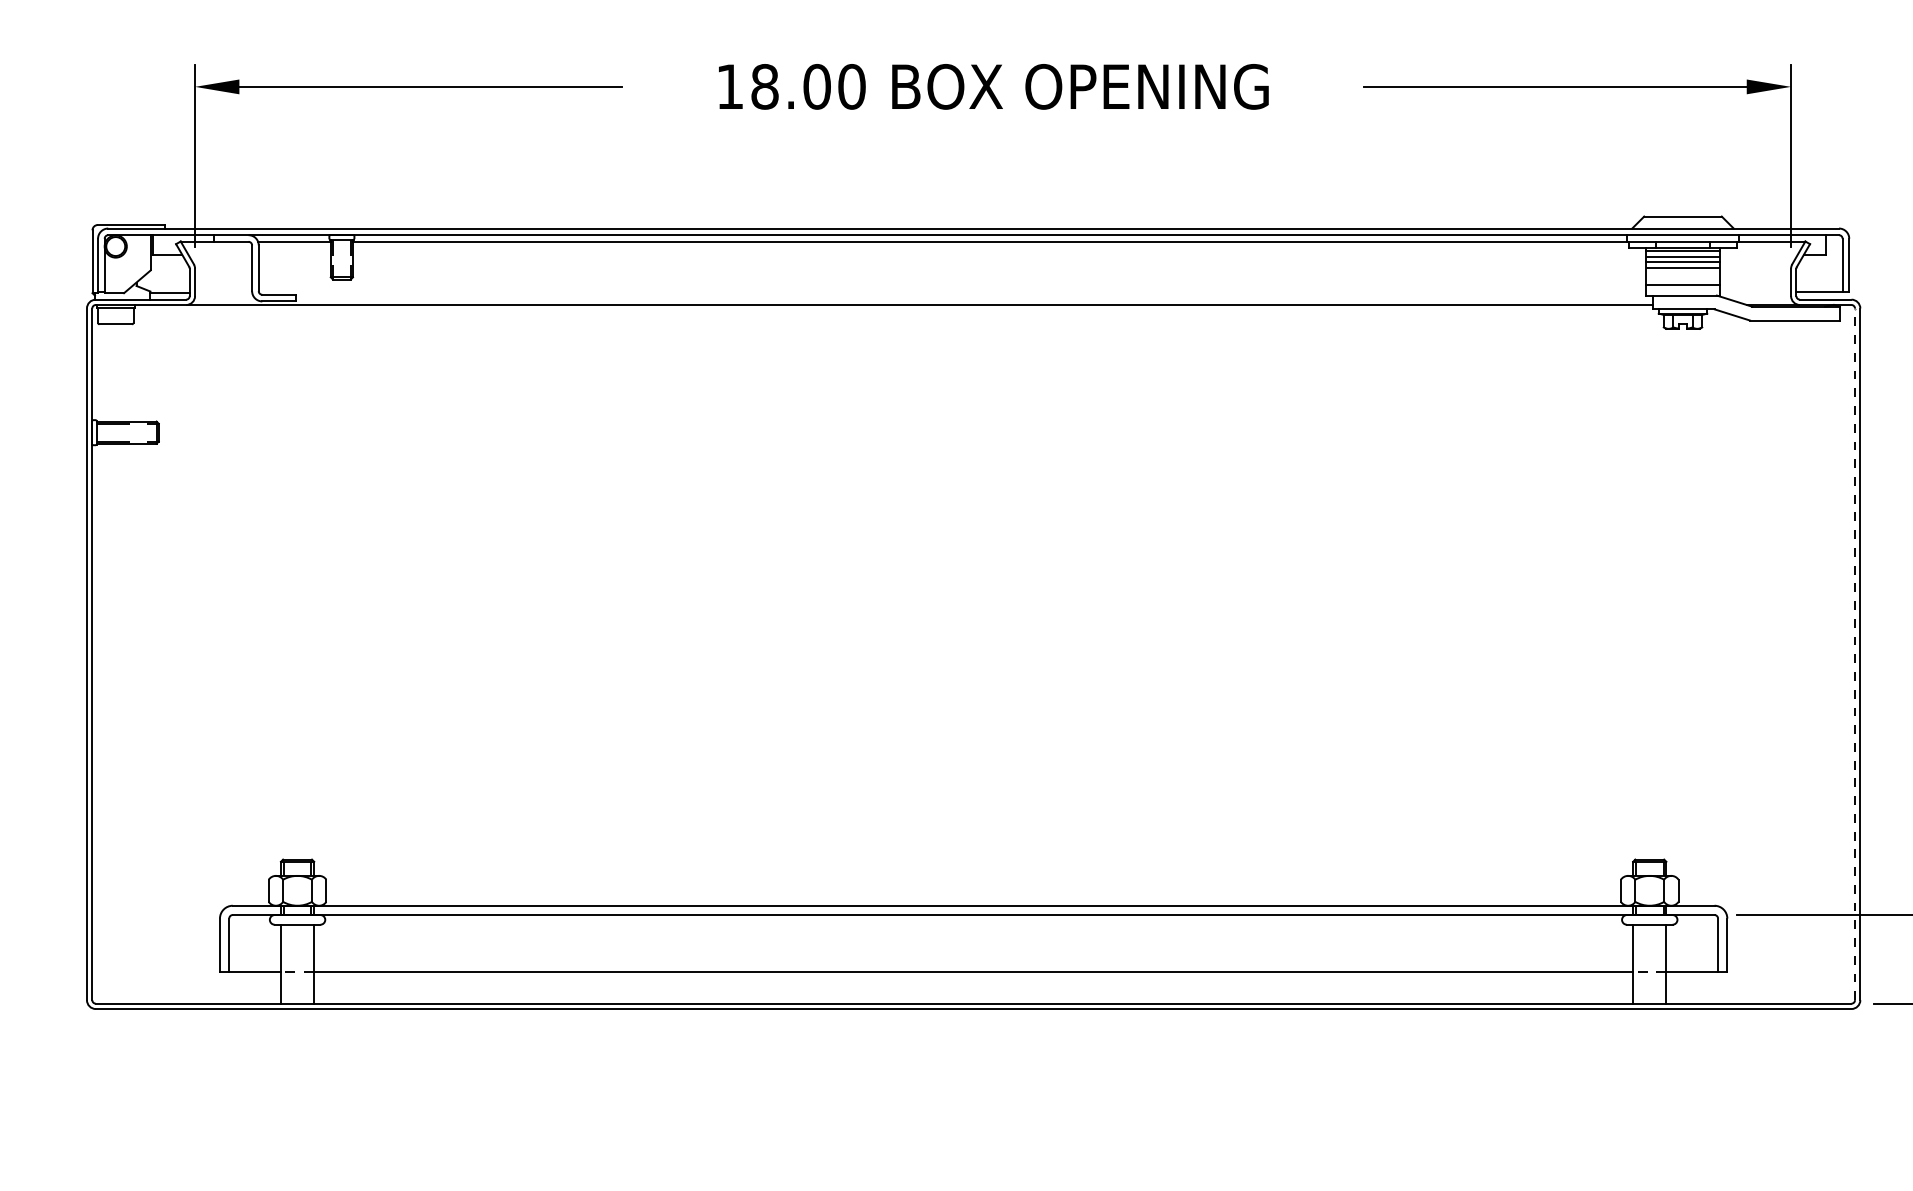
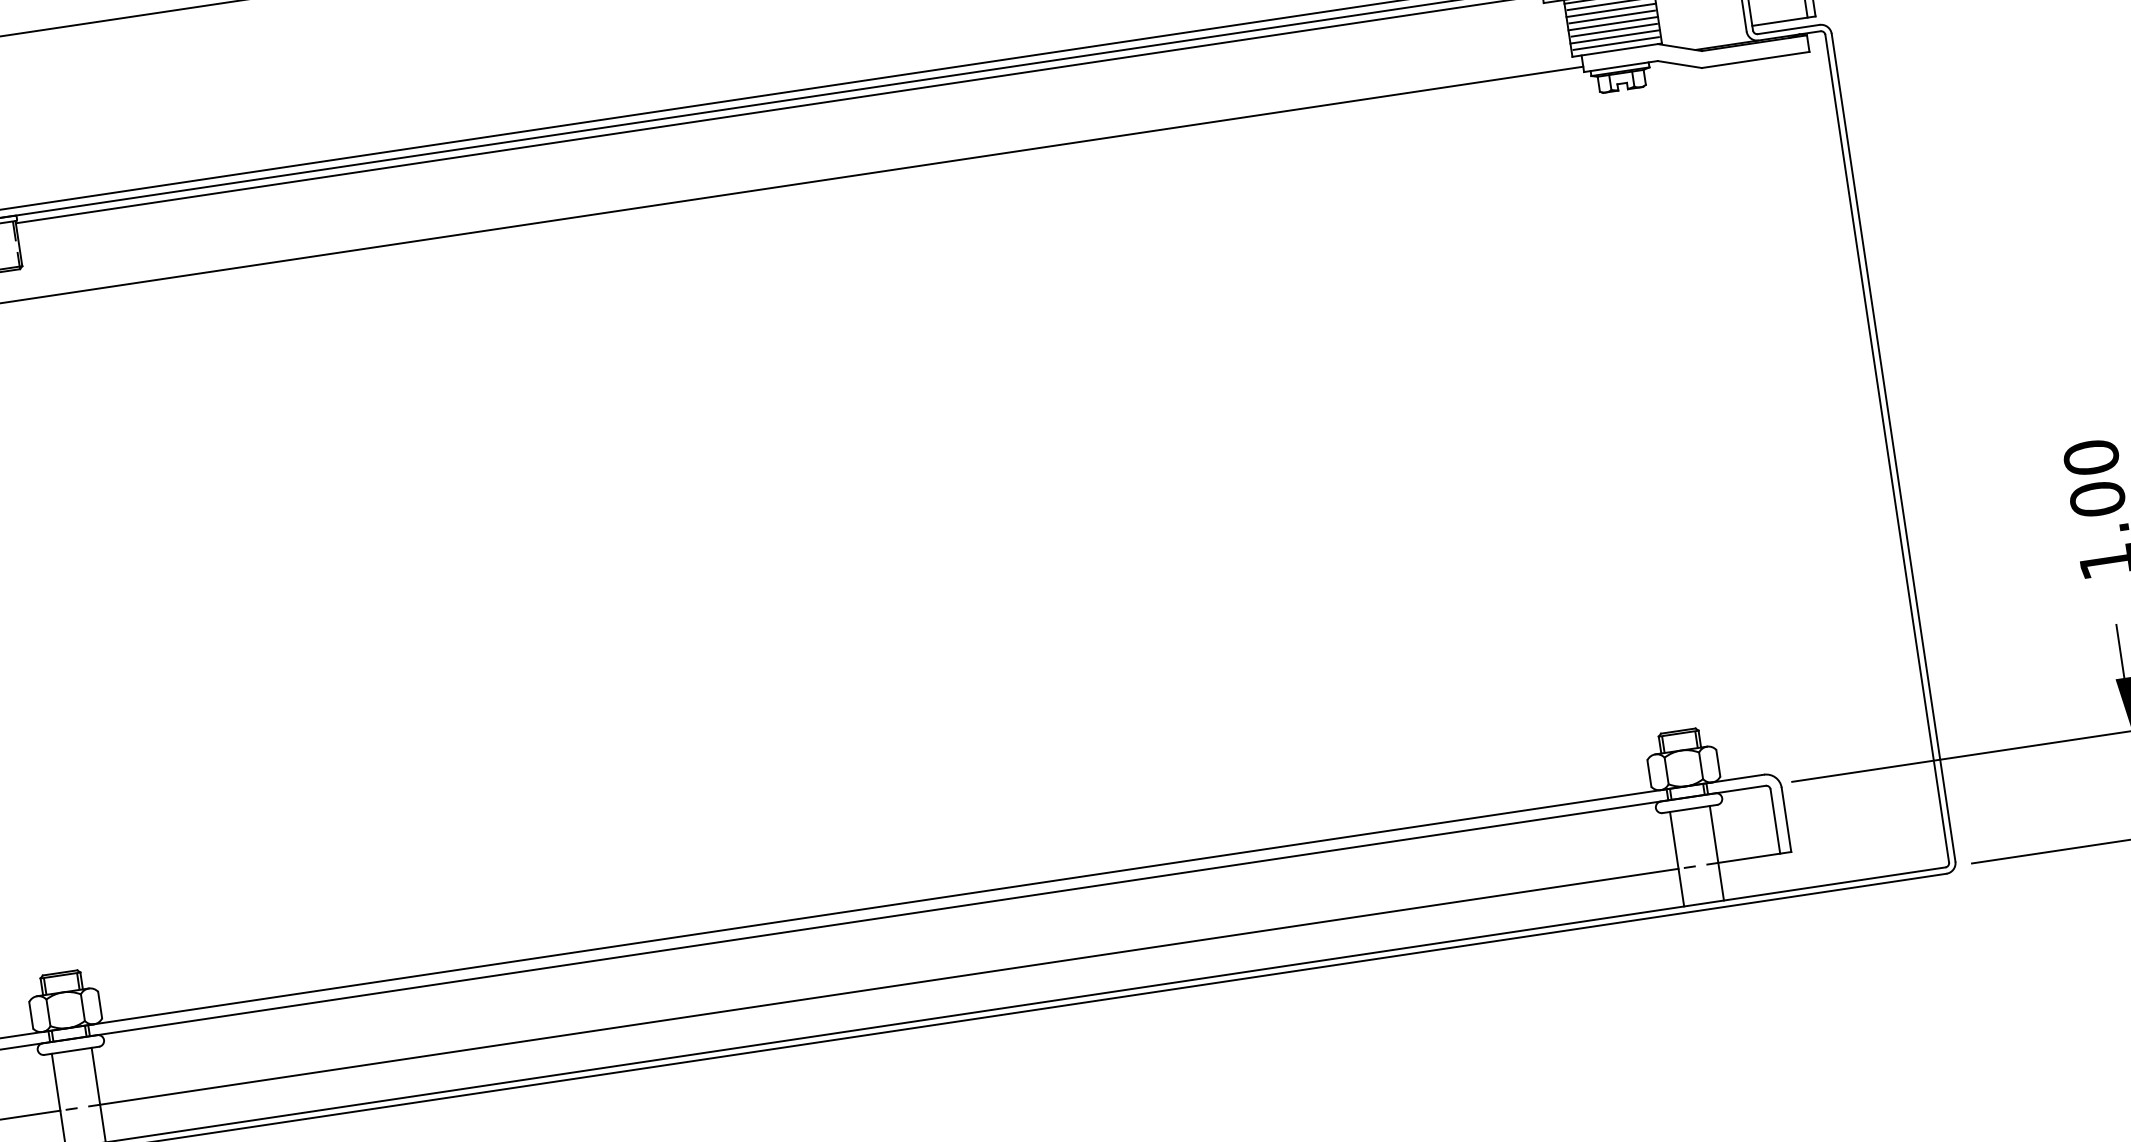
line: (1682, 273) -> (1612, 23), added
line: (1682, 278) -> (1613, 29), added
line: (1682, 290) -> (1615, 44), added
line: (1855, 654) -> (1887, 448), dashed -> solid

